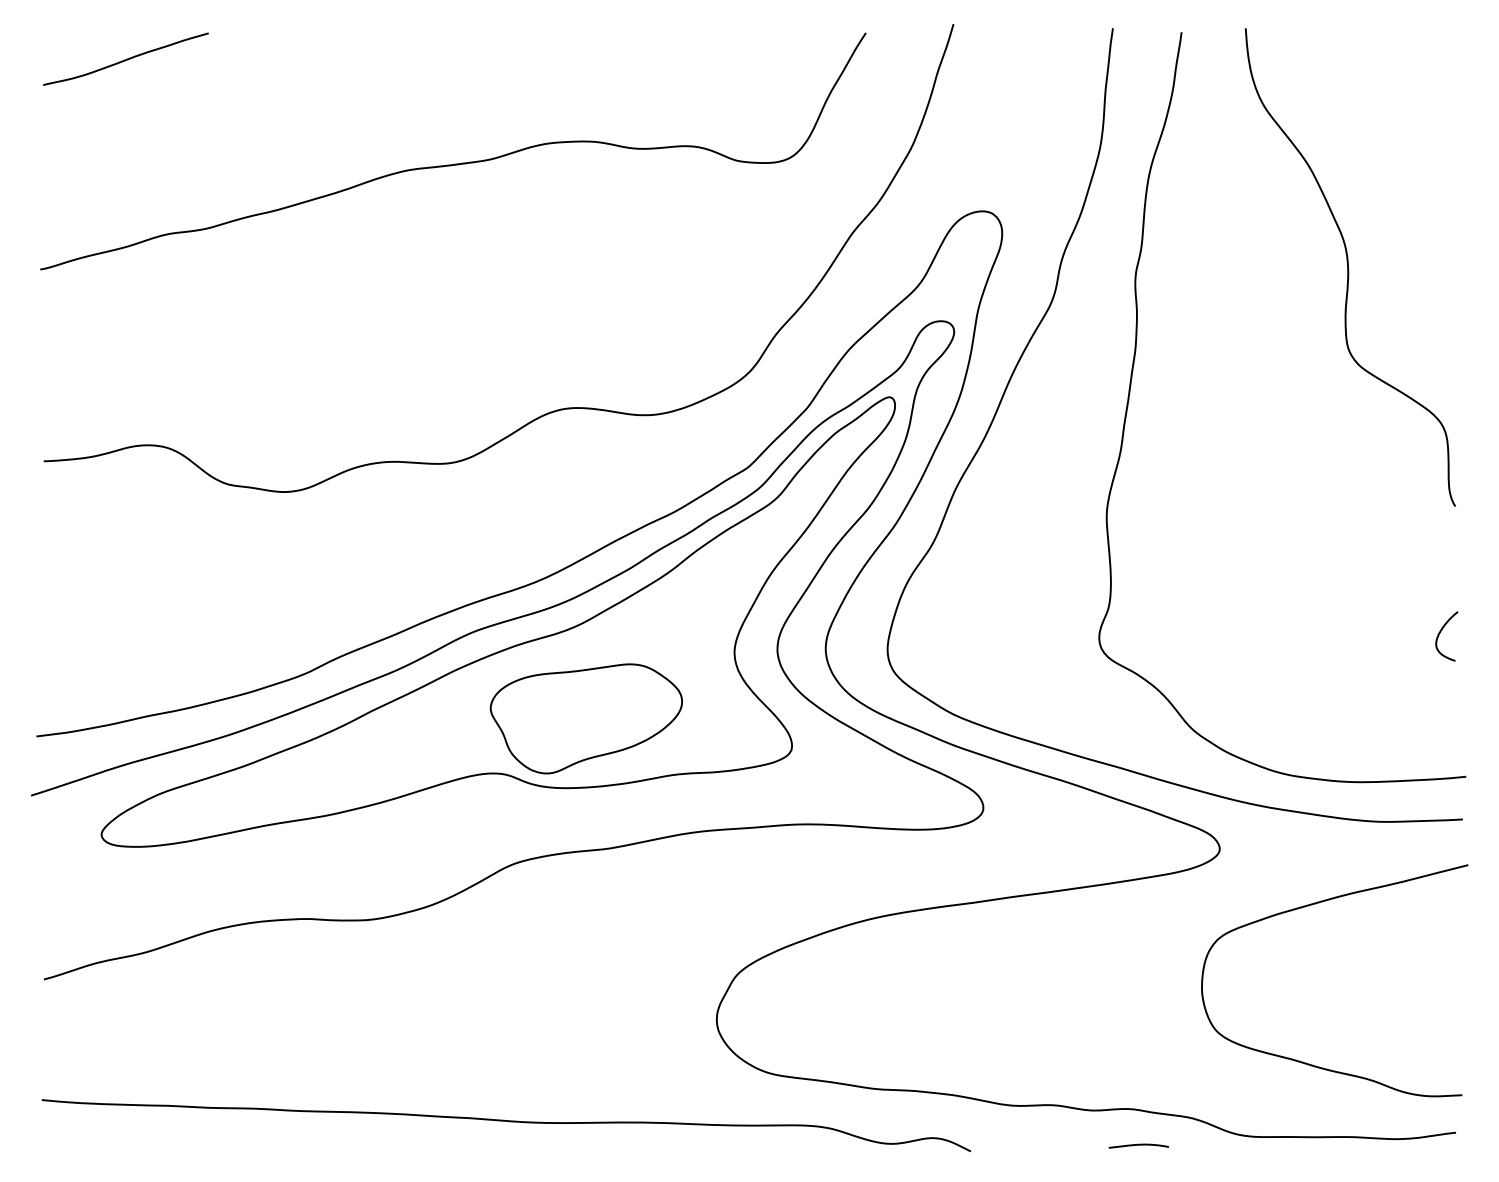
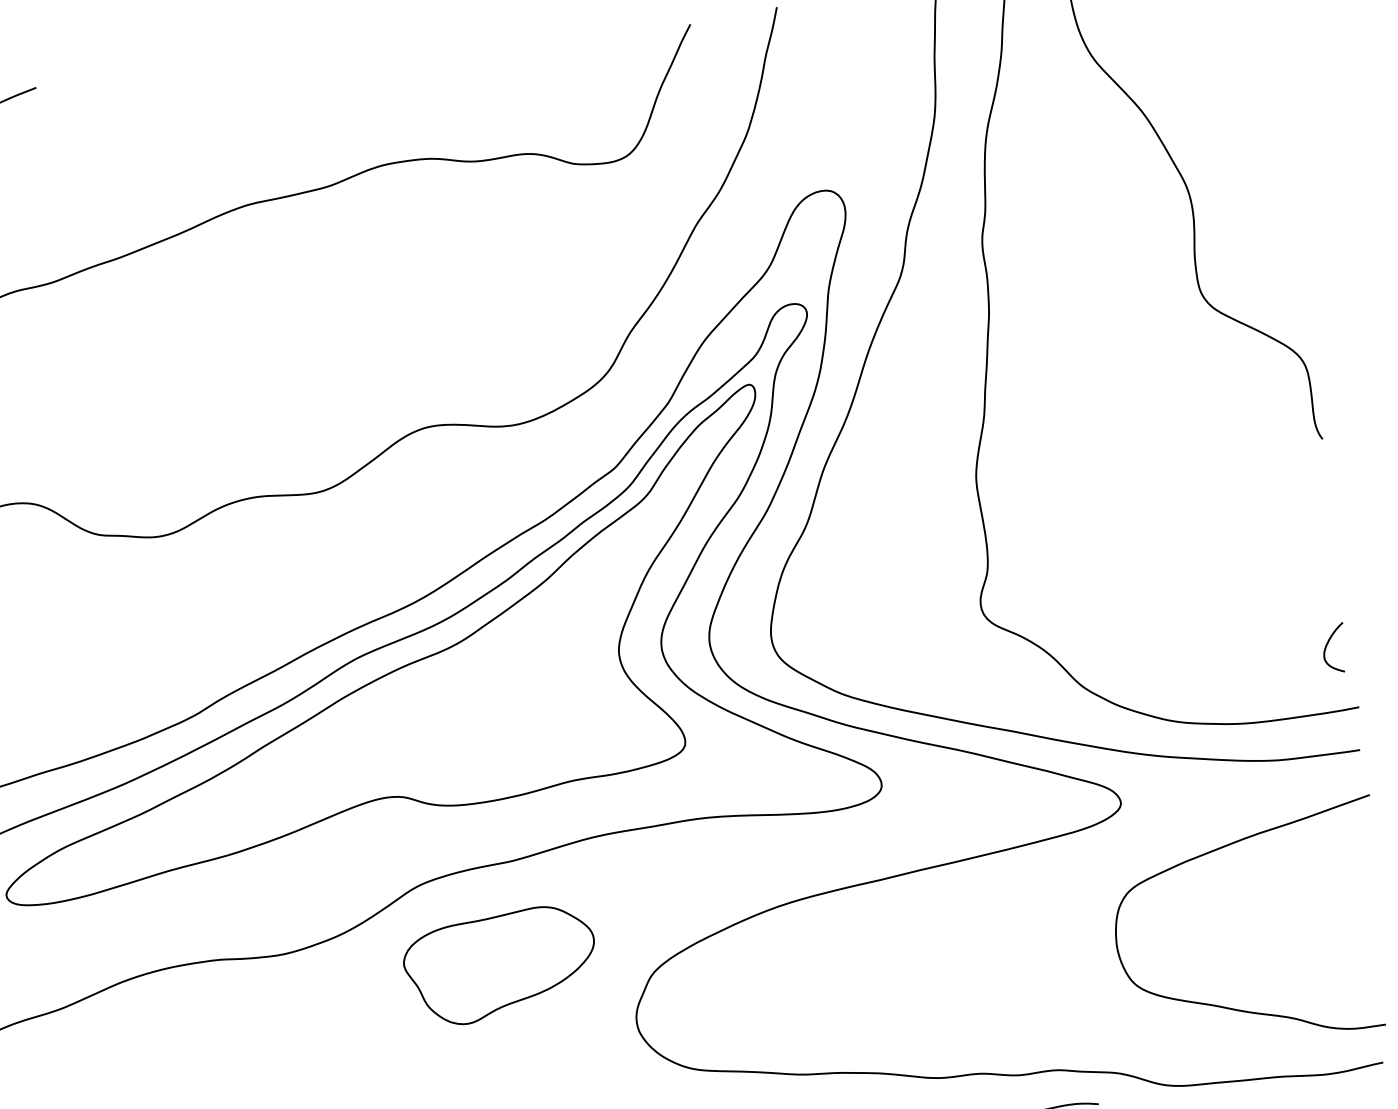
curve: (1440, 633) -> (1327, 645), moved
part: (585, 718) -> (499, 965), moved

